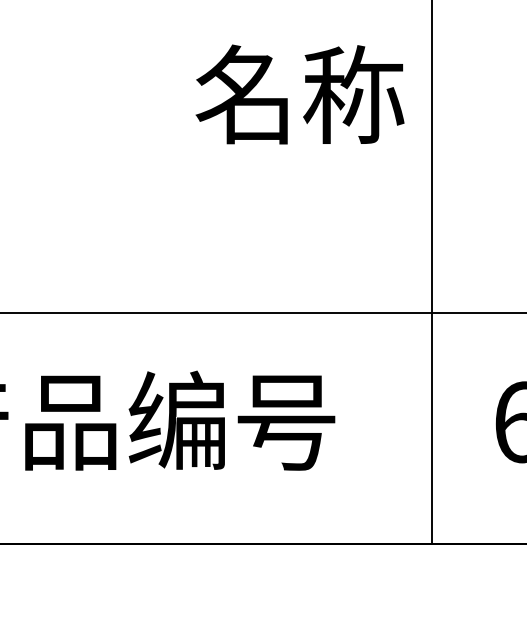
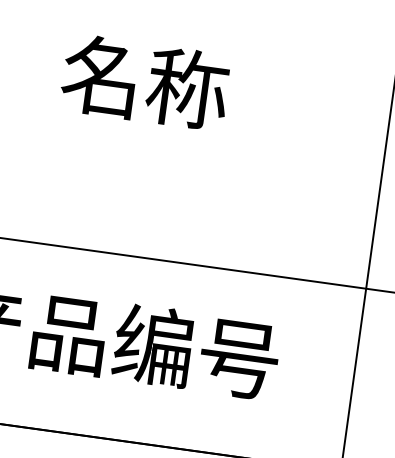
text: (299, 94) -> (145, 82), moved

